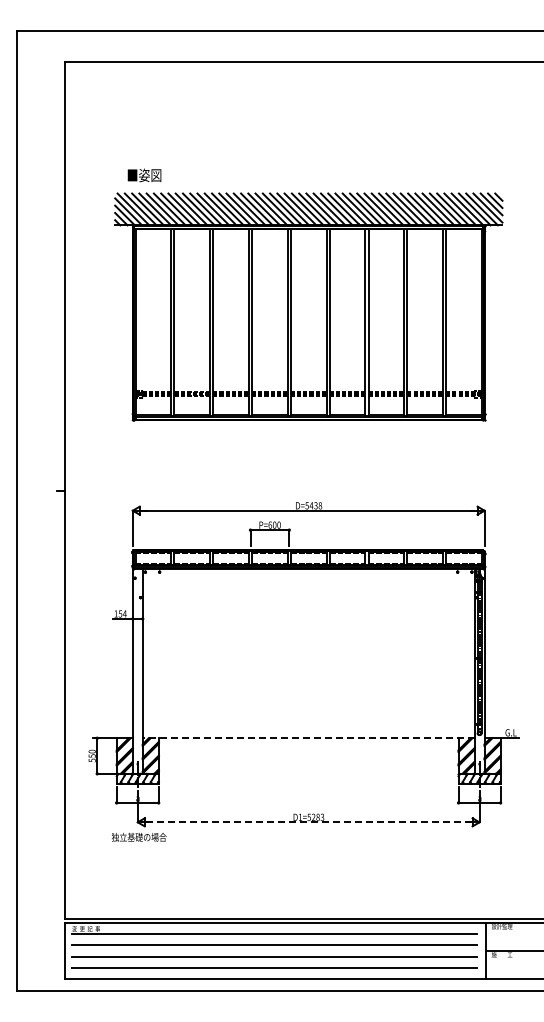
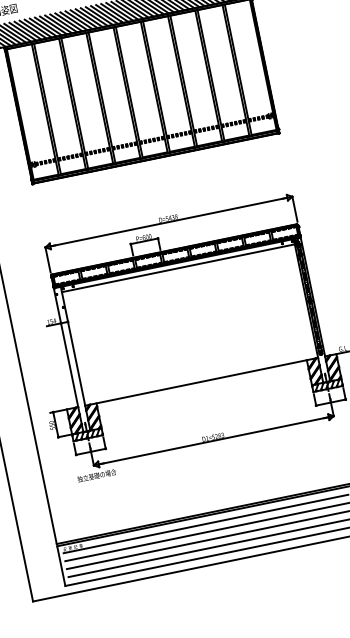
line: (308, 576) -> (178, 268), added
line: (308, 738) -> (201, 381), dashed -> solid
line: (308, 822) -> (213, 440), dashed -> solid

